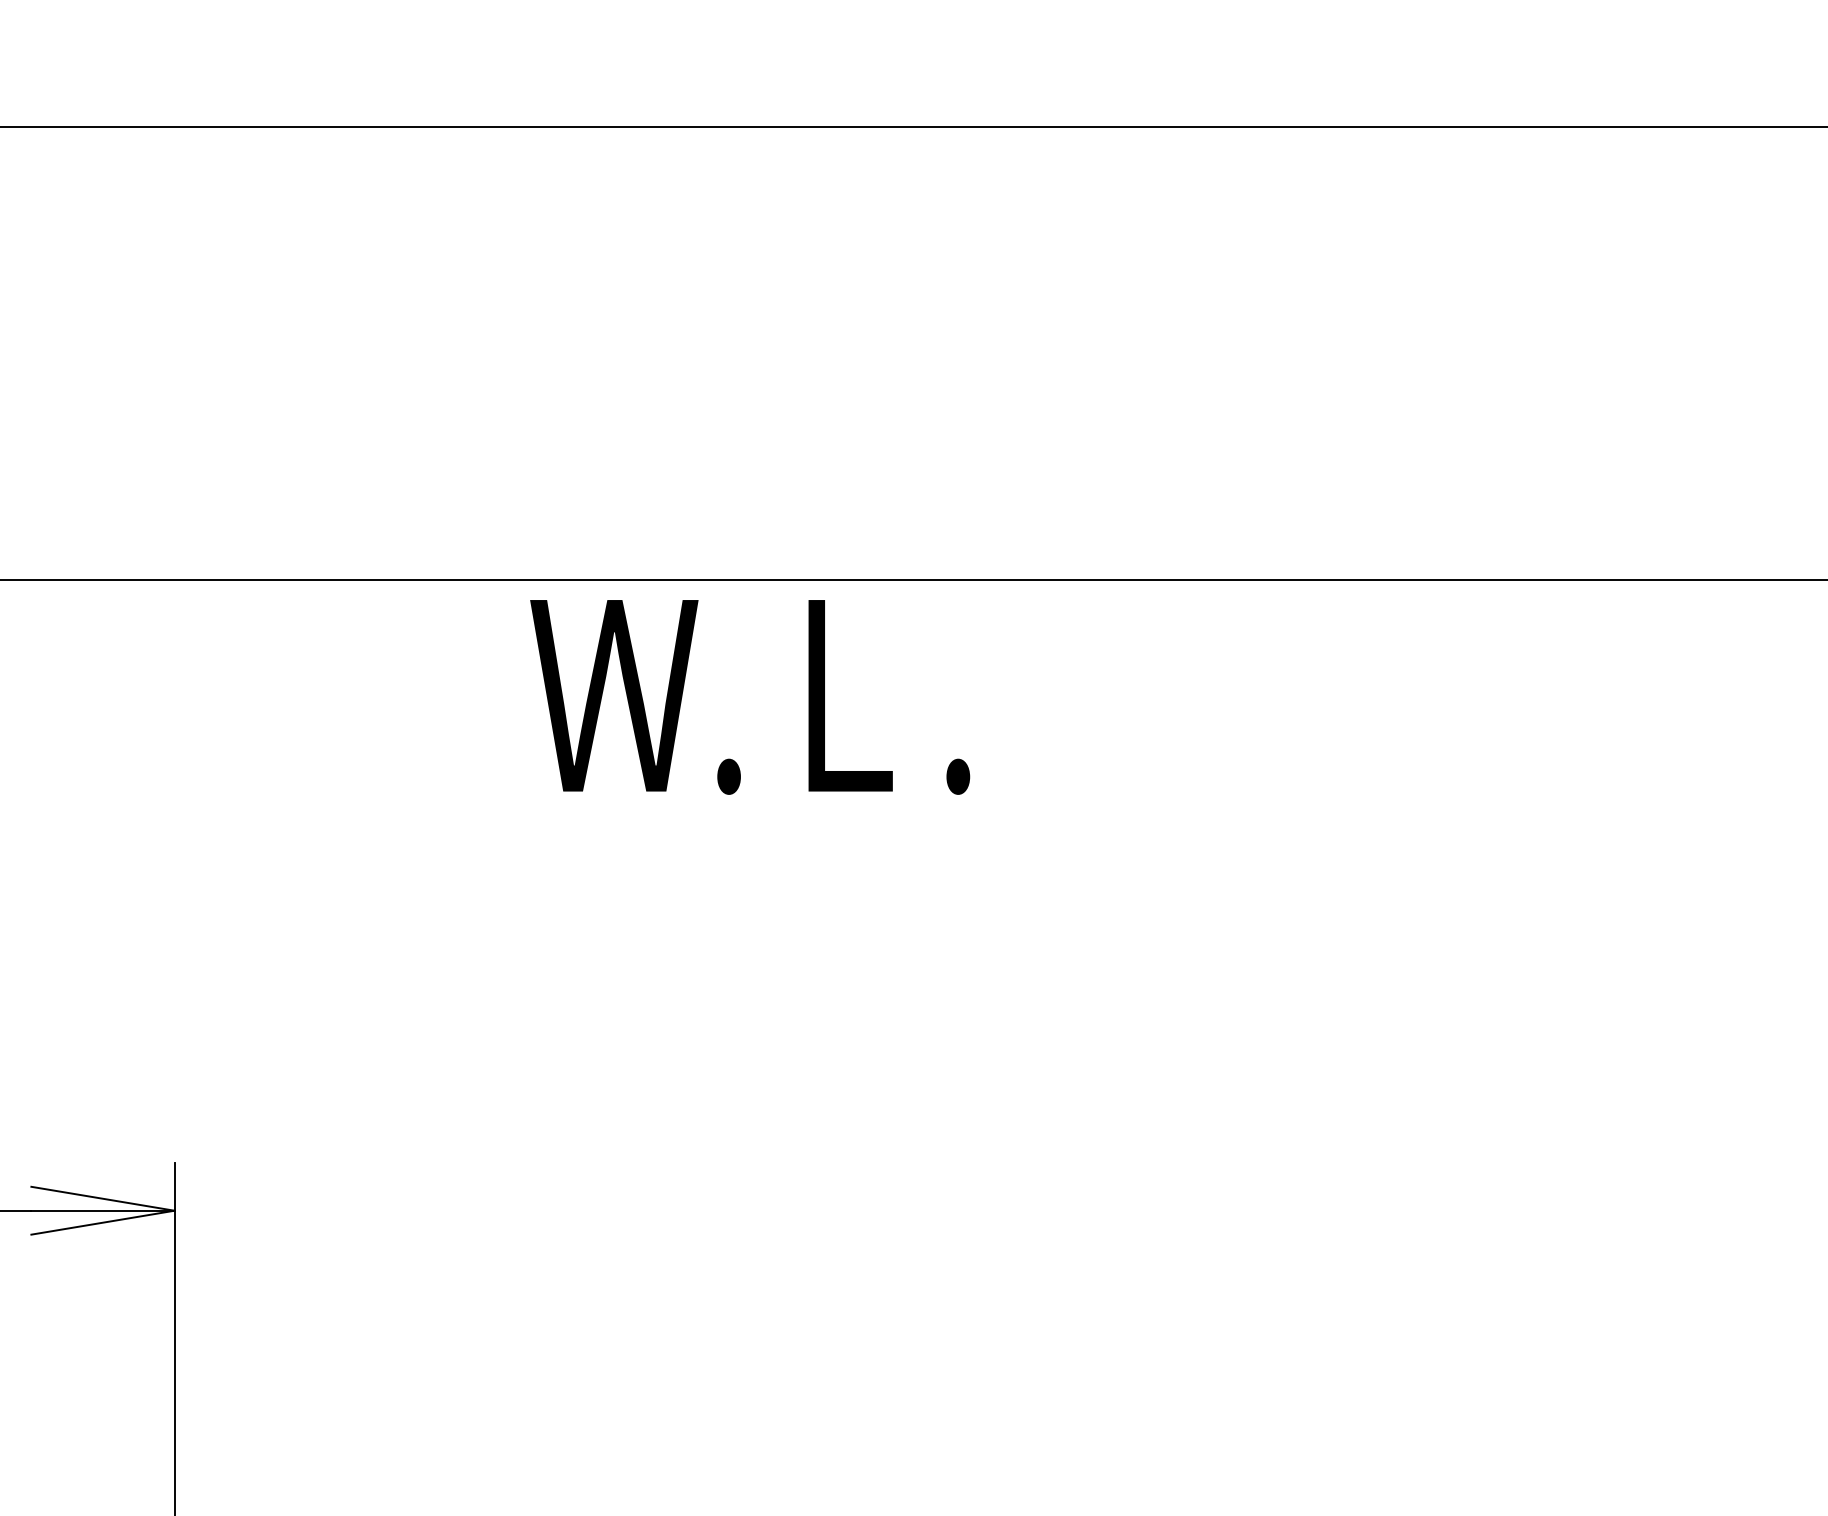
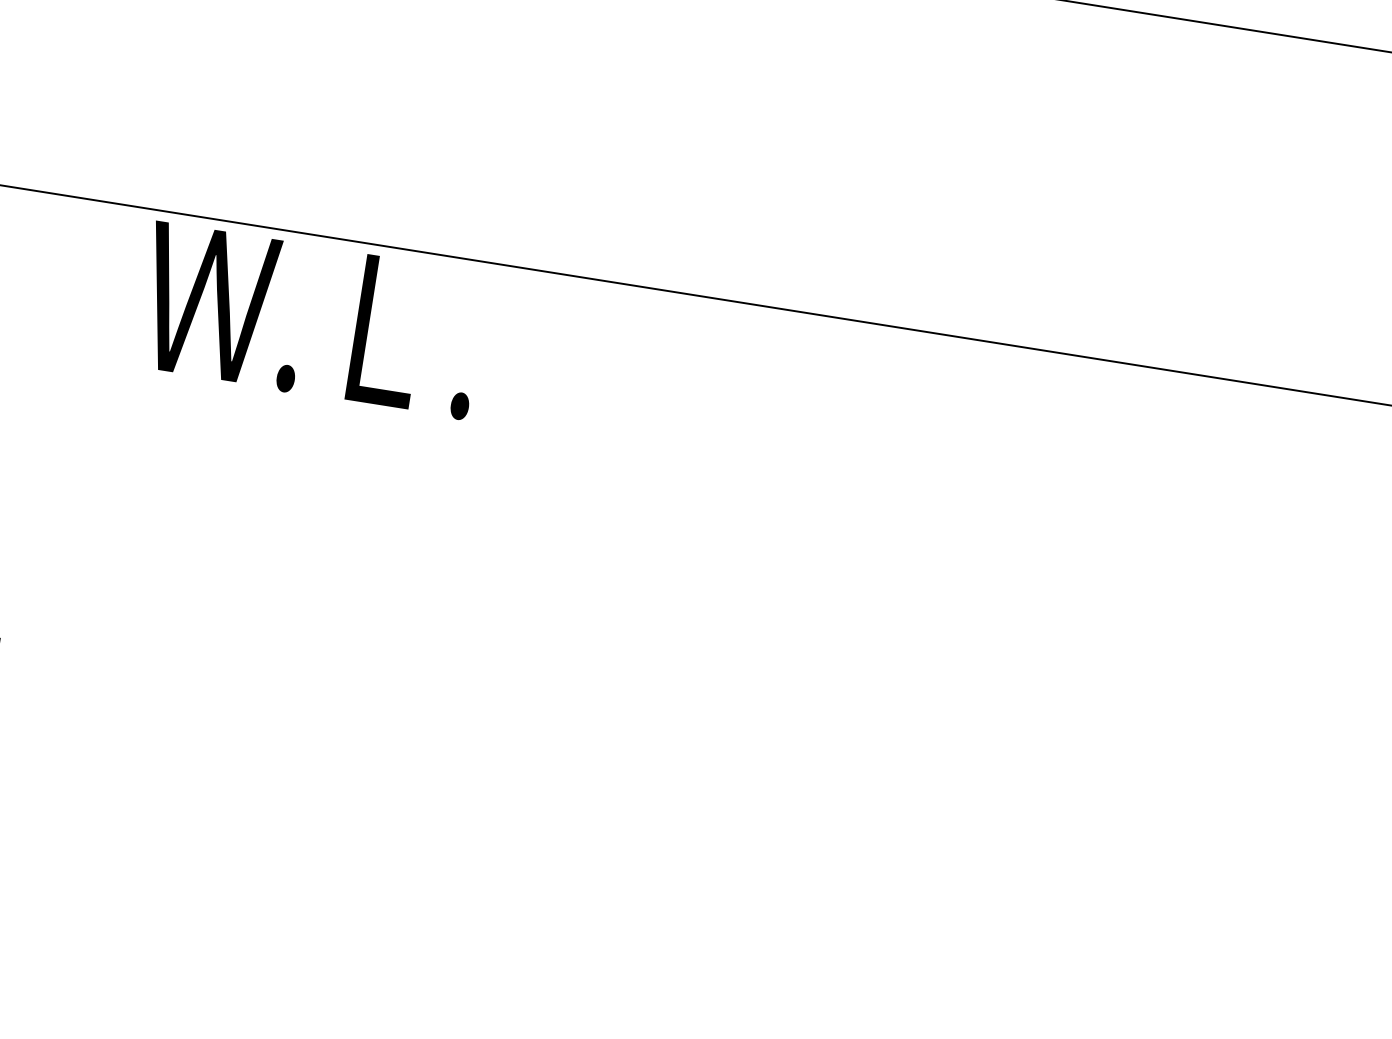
text: (750, 697) -> (311, 321), moved

